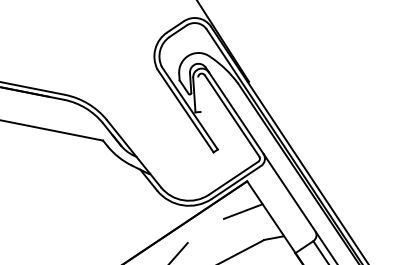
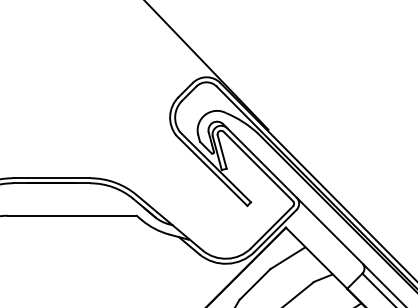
line: (198, 94) -> (221, 151), added
line: (205, 230) -> (254, 284), added

